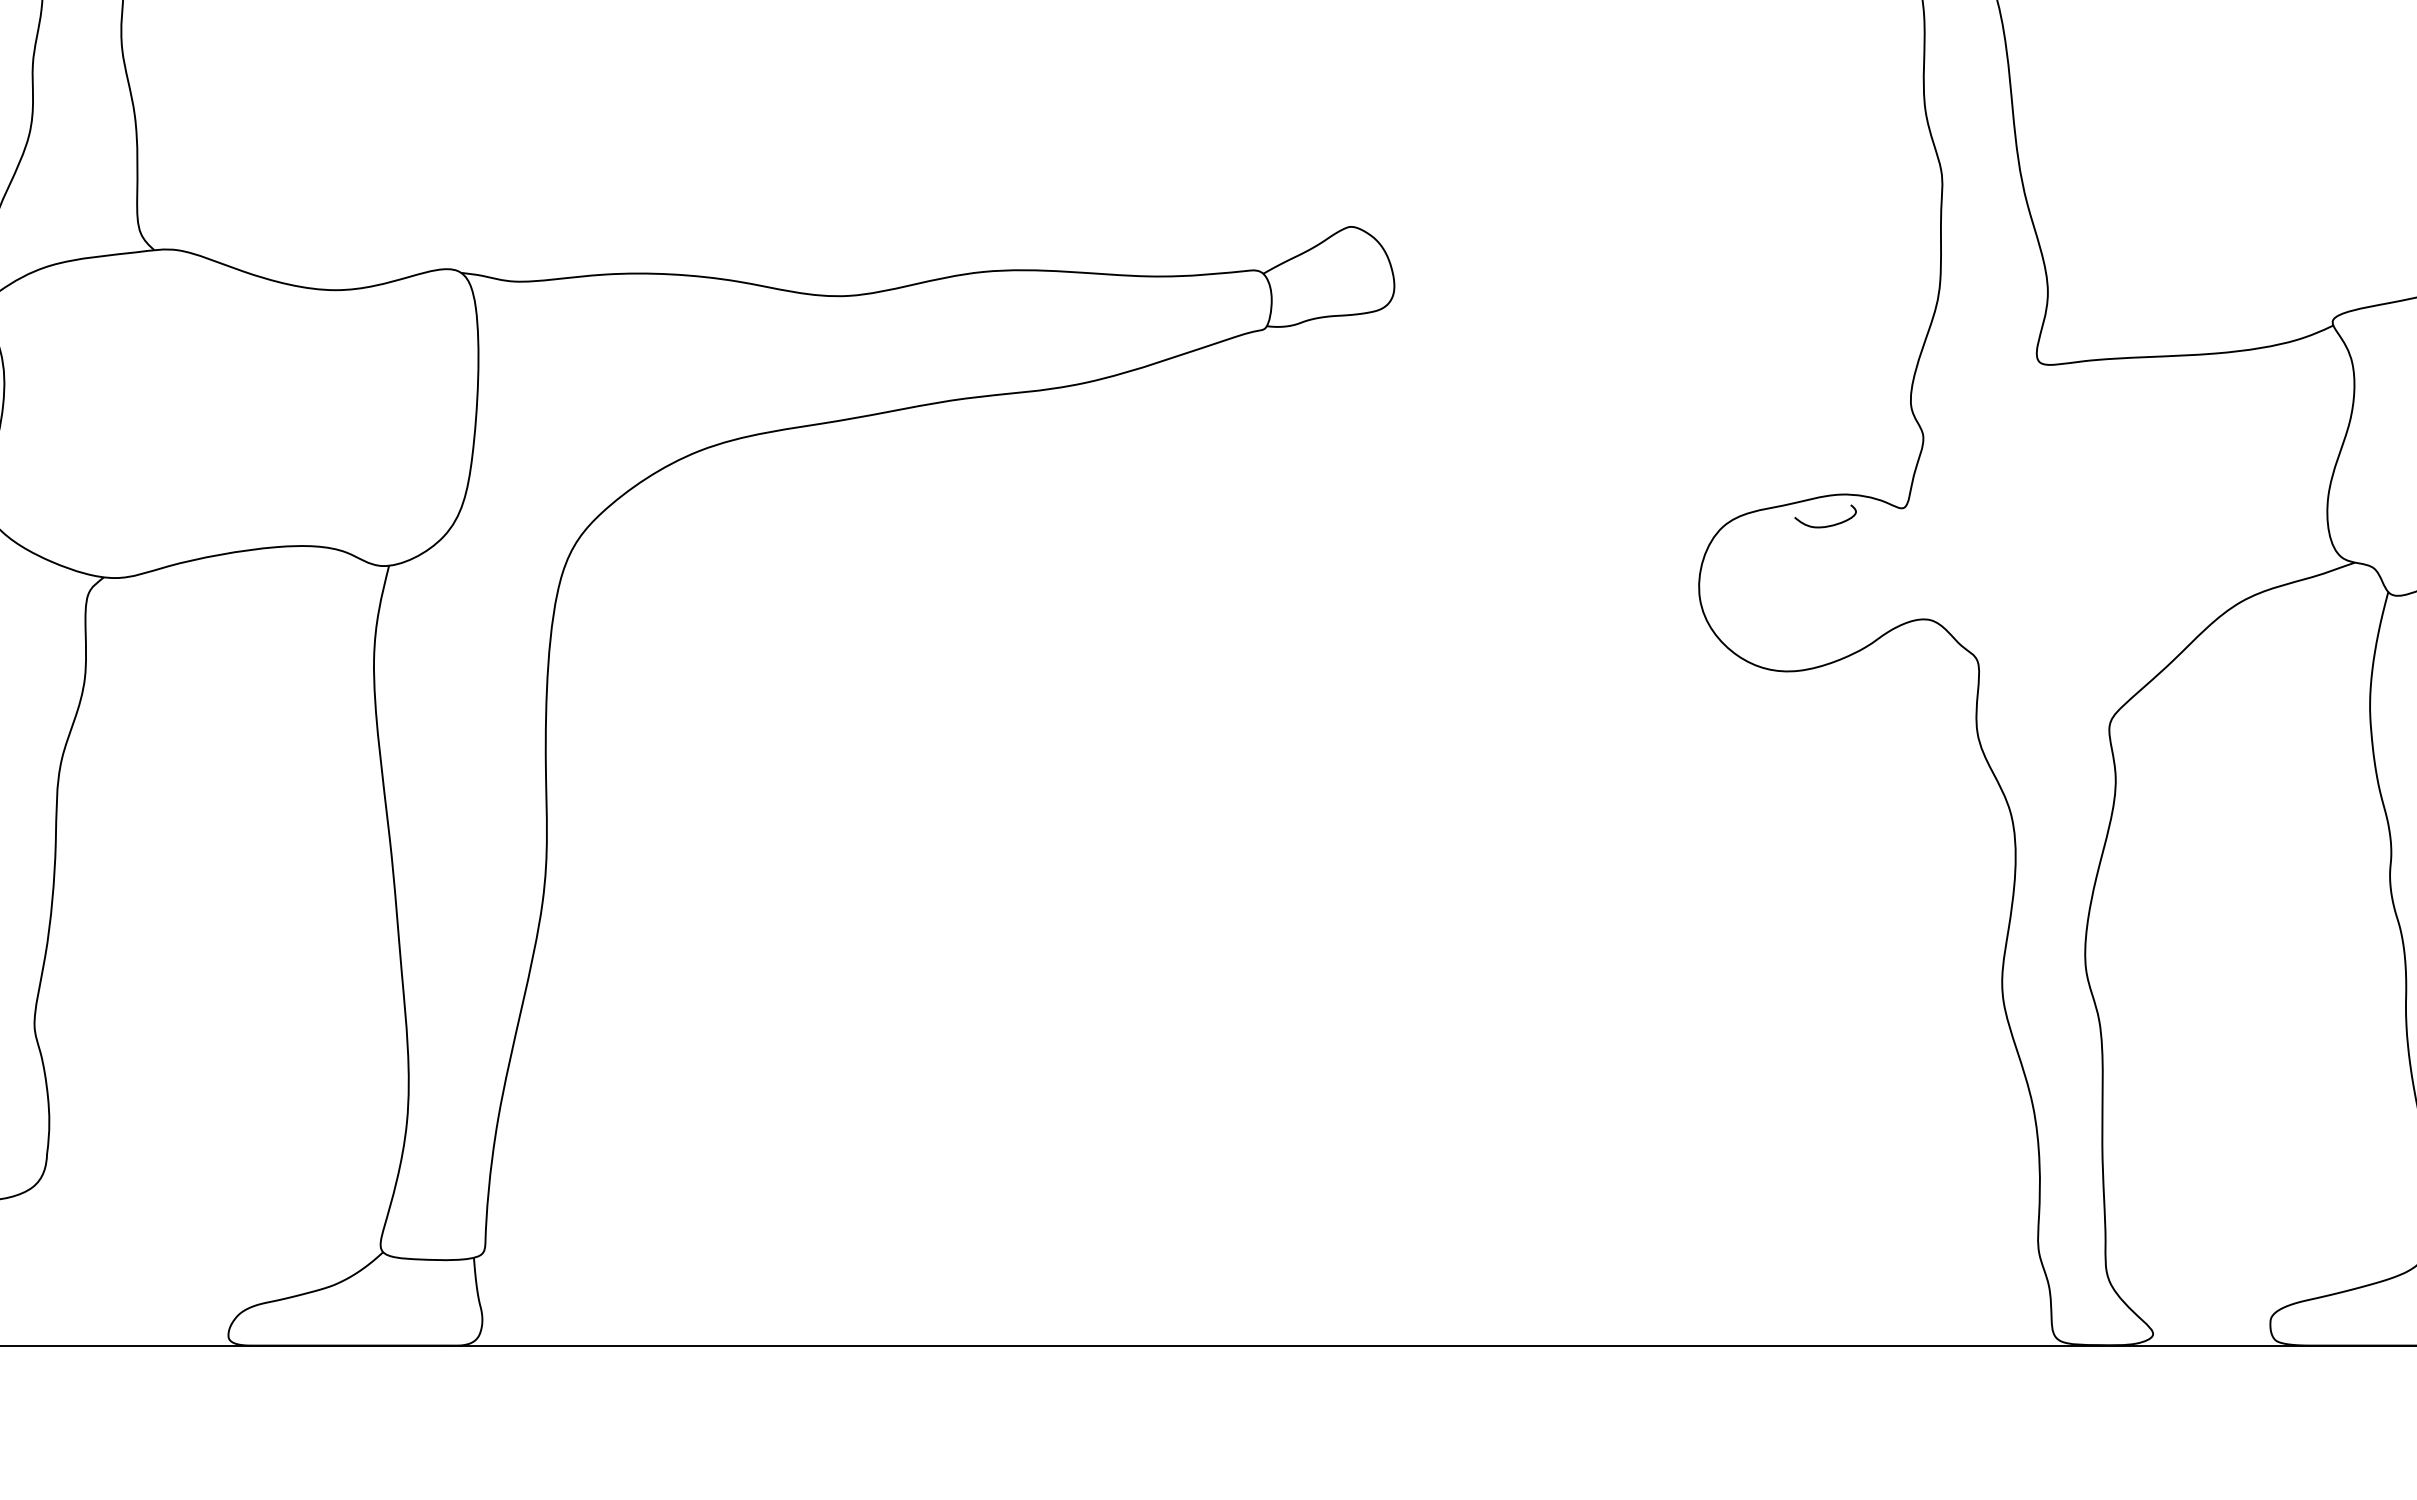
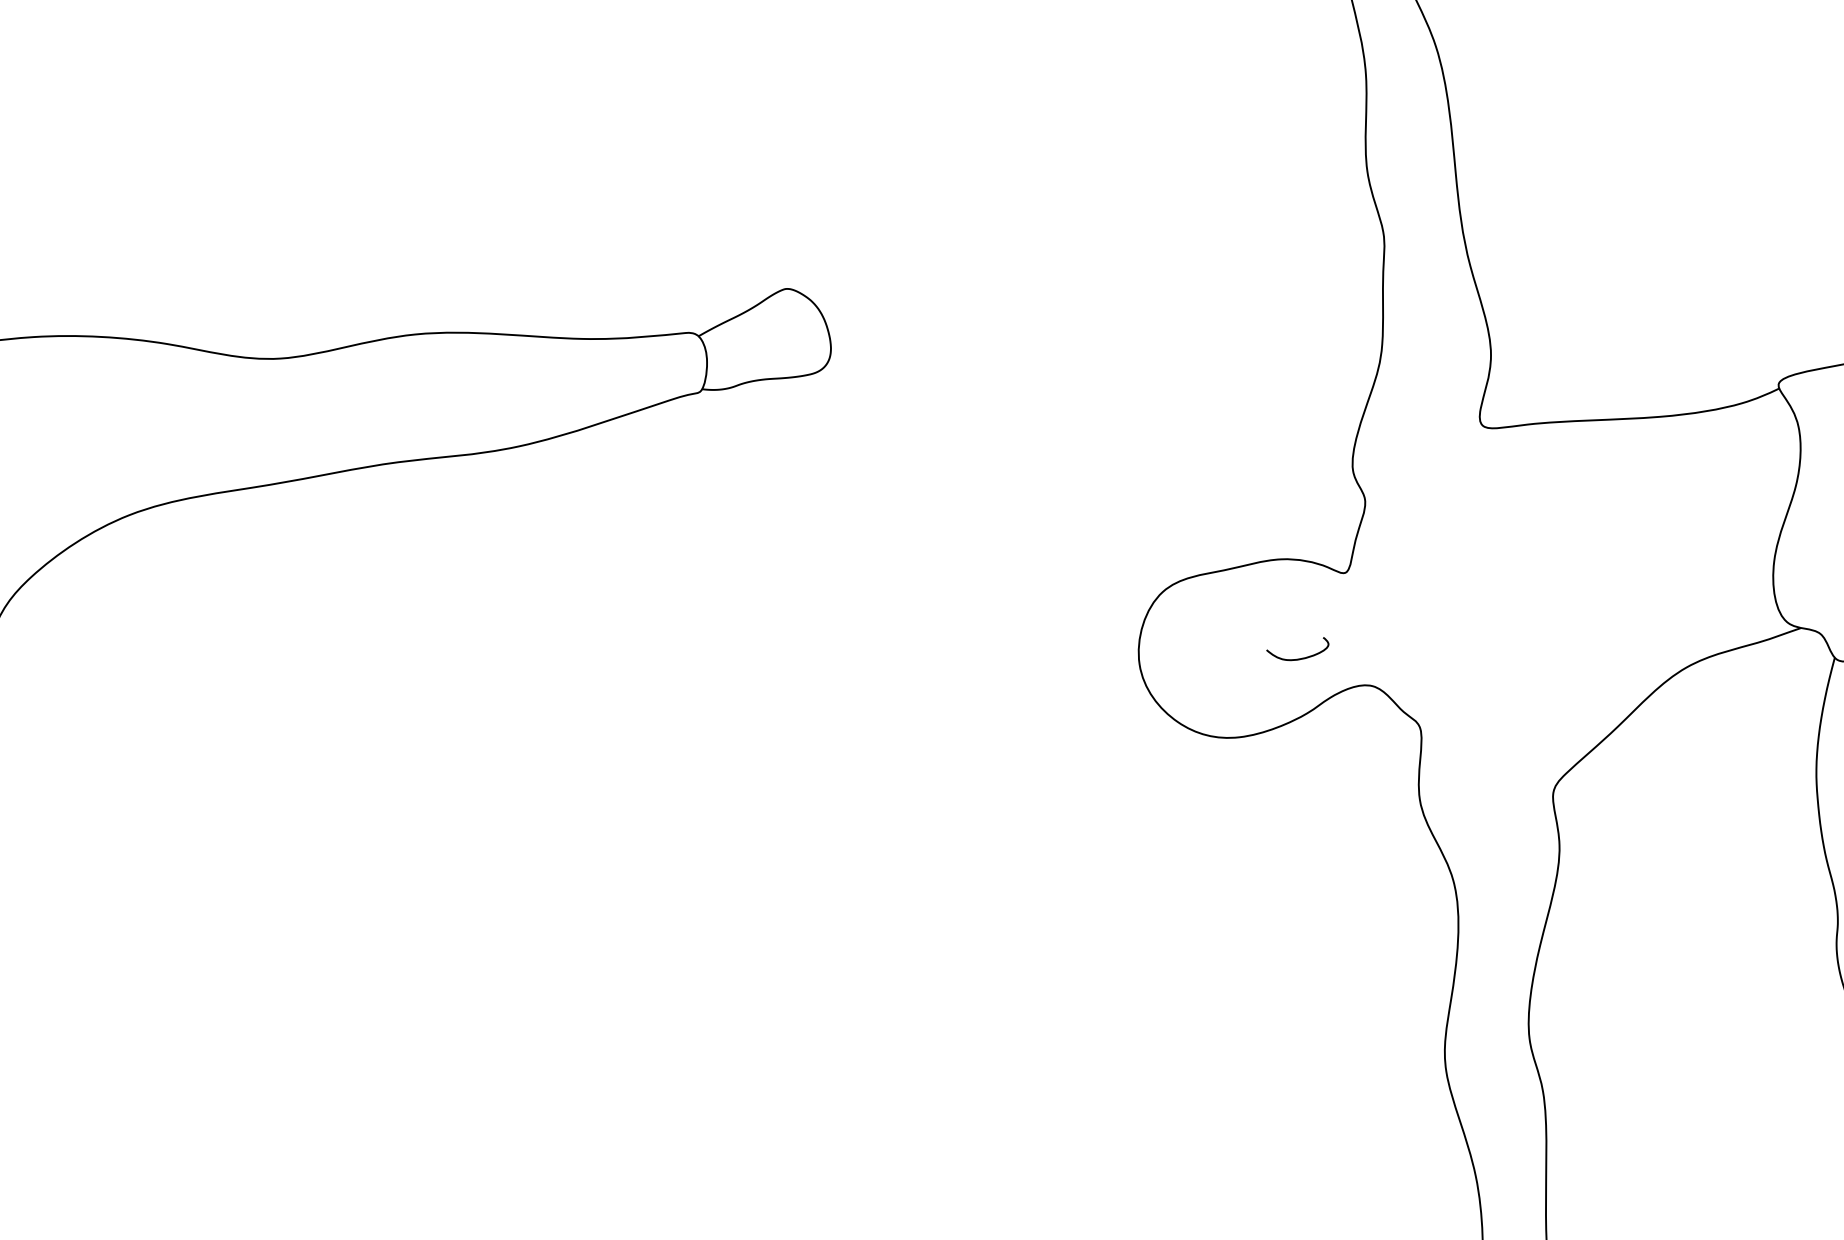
curve: (1826, 525) -> (1298, 658), moved

